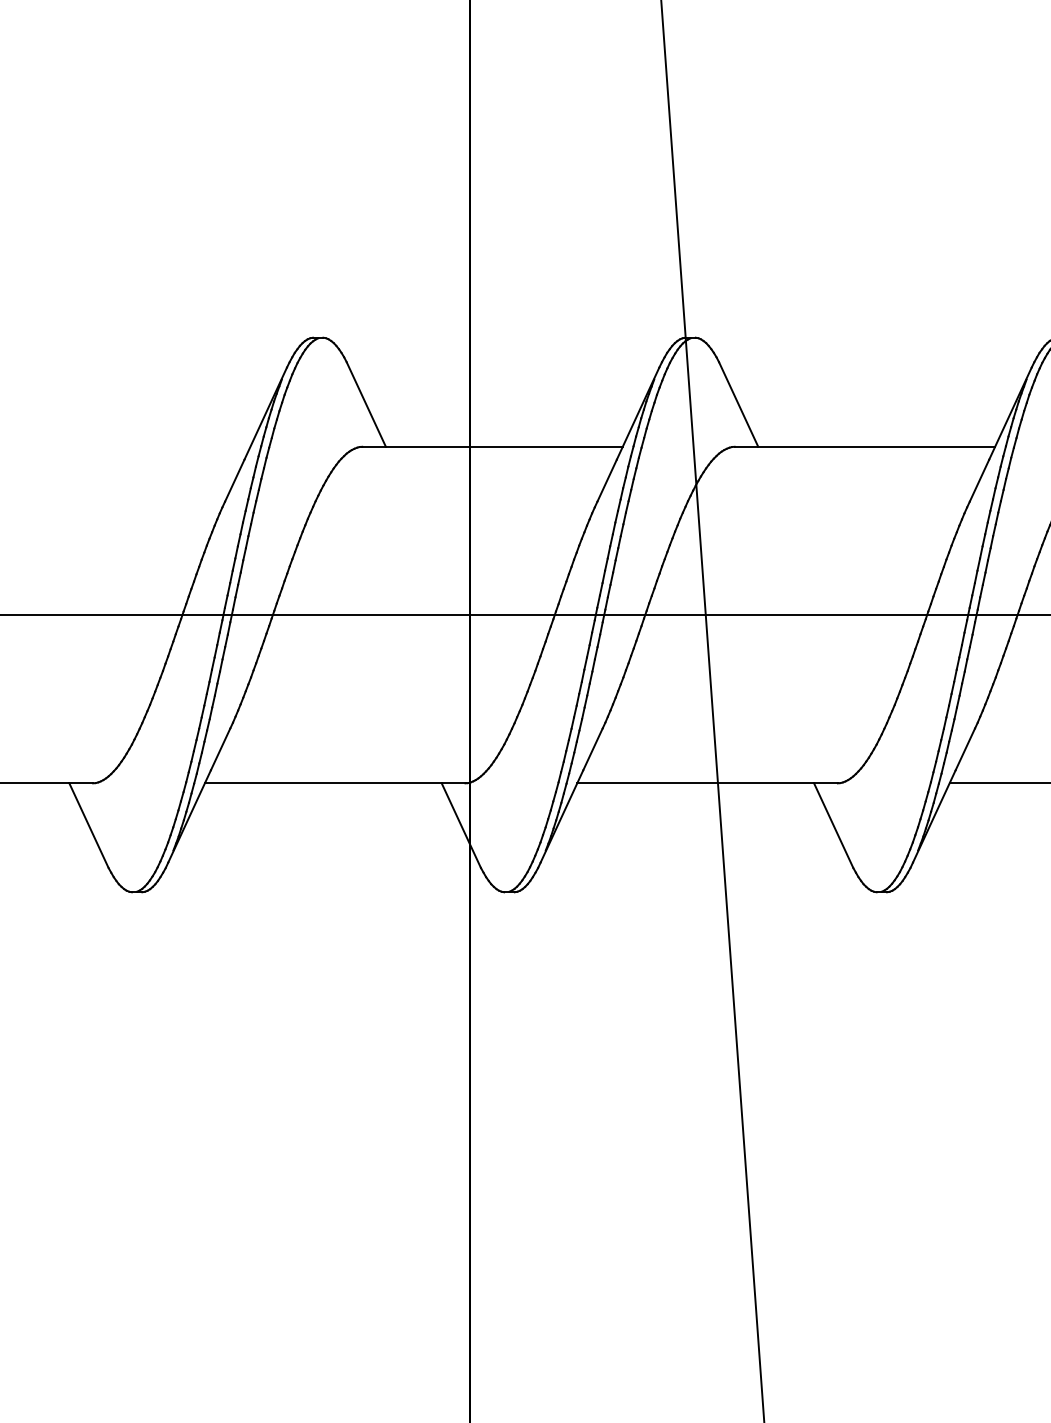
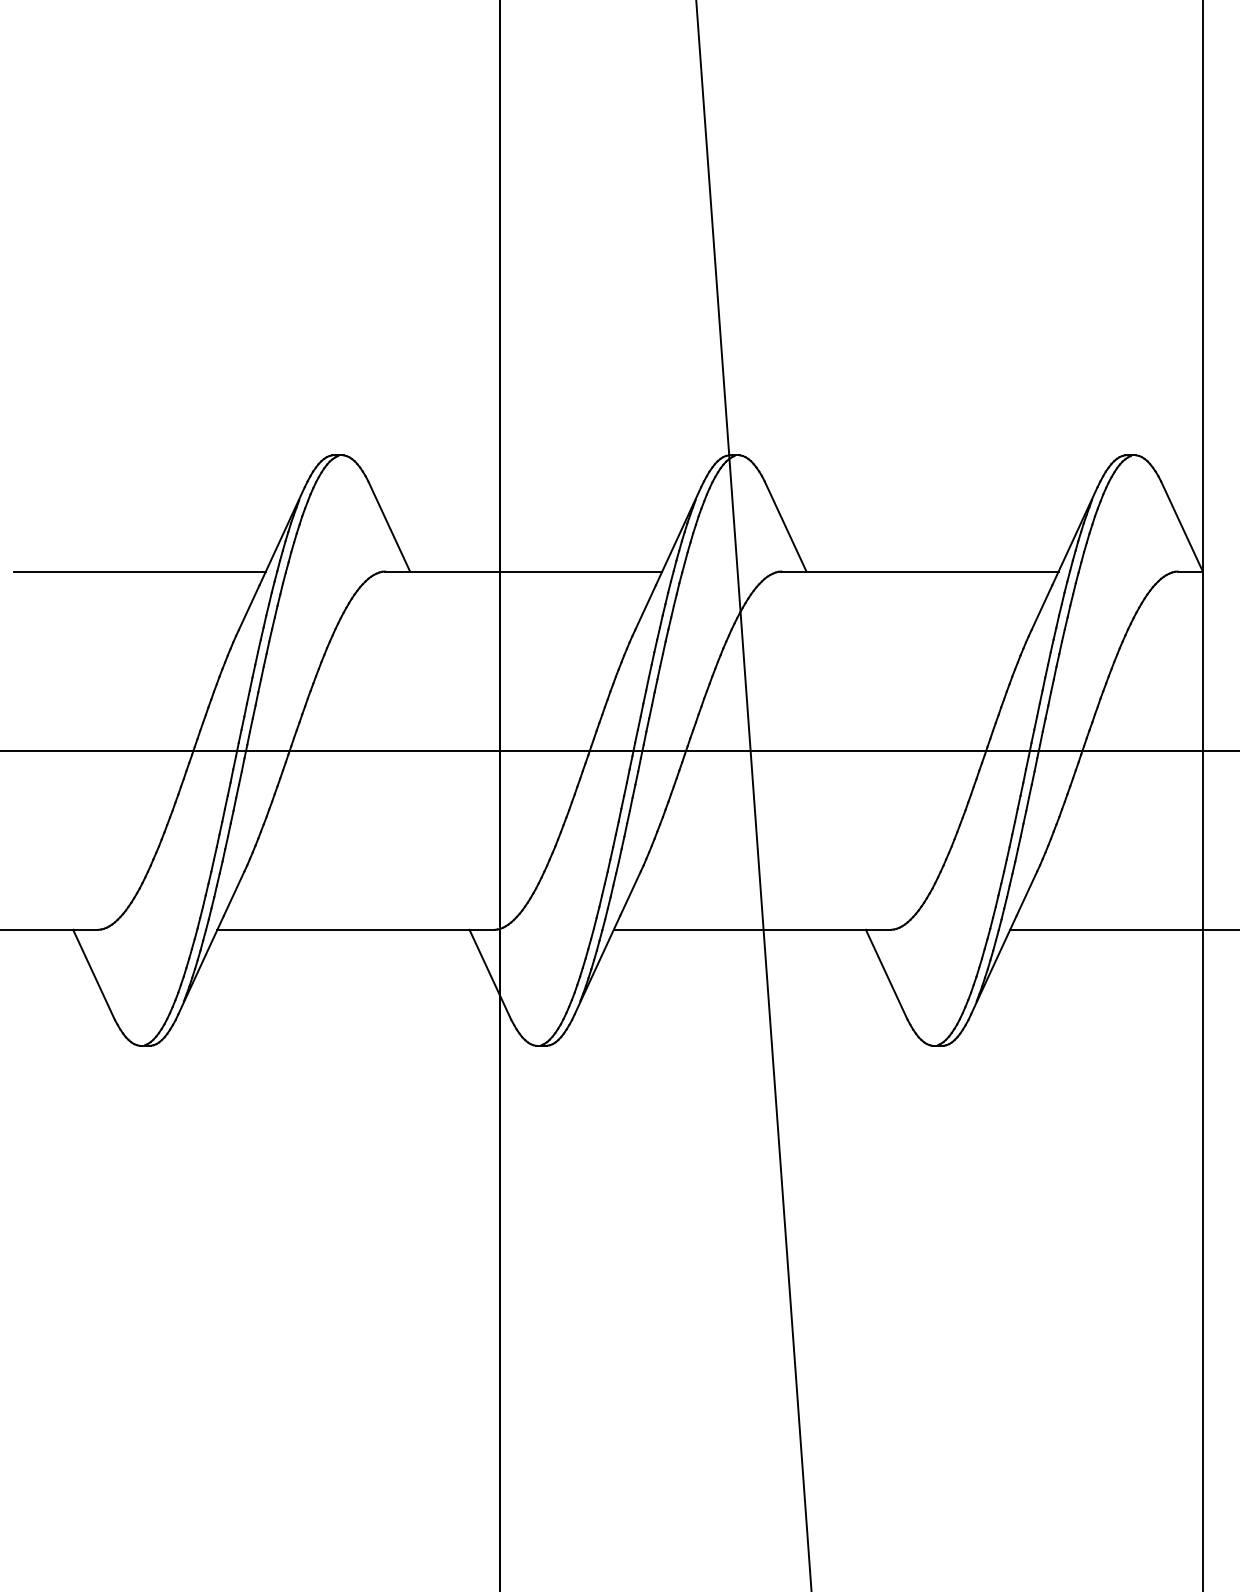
line: (131, 446) -> (139, 571), added

